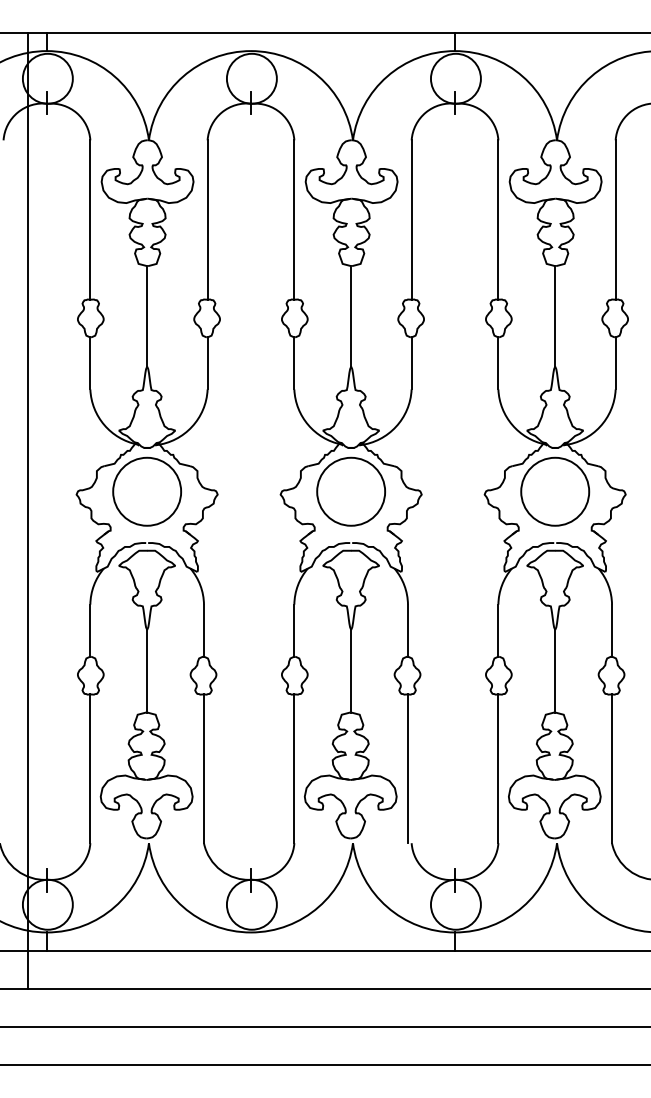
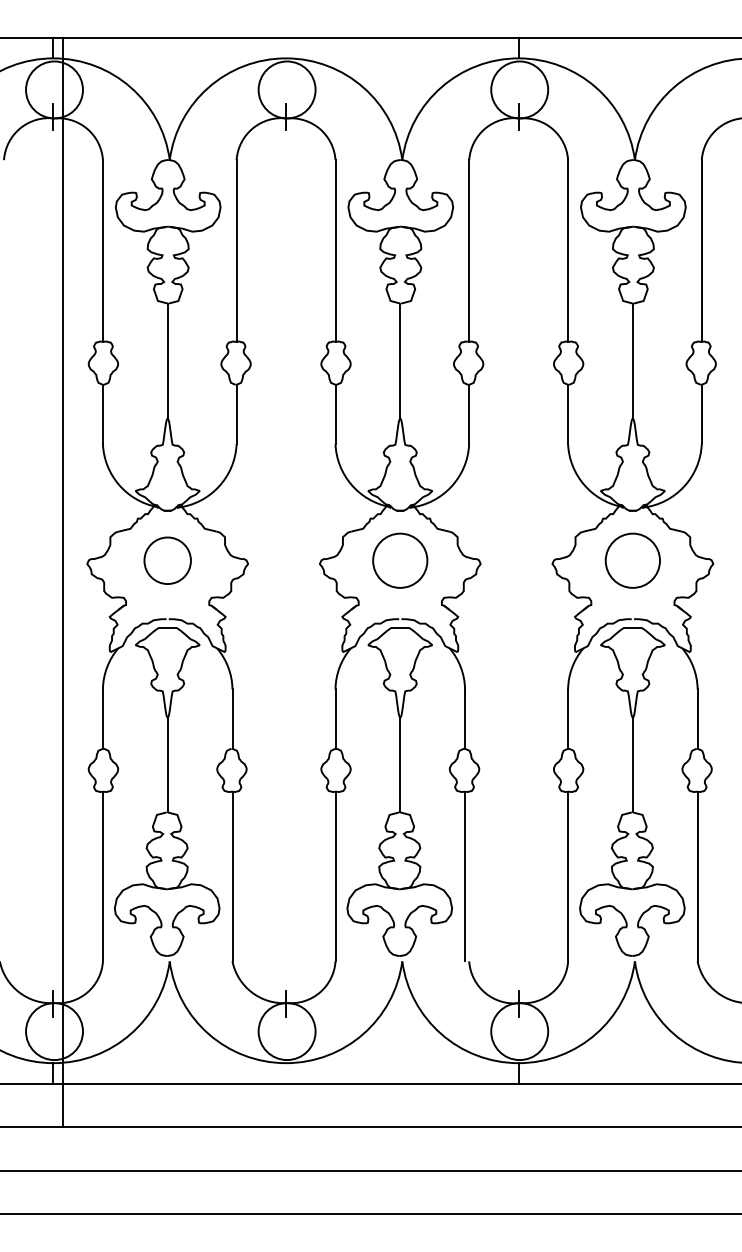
circle: (147, 491) -> (168, 560), size x0.6
circle: (351, 491) -> (400, 560), size x0.7
circle: (555, 491) -> (633, 560), size x0.7
line: (28, 510) -> (63, 582), moved

